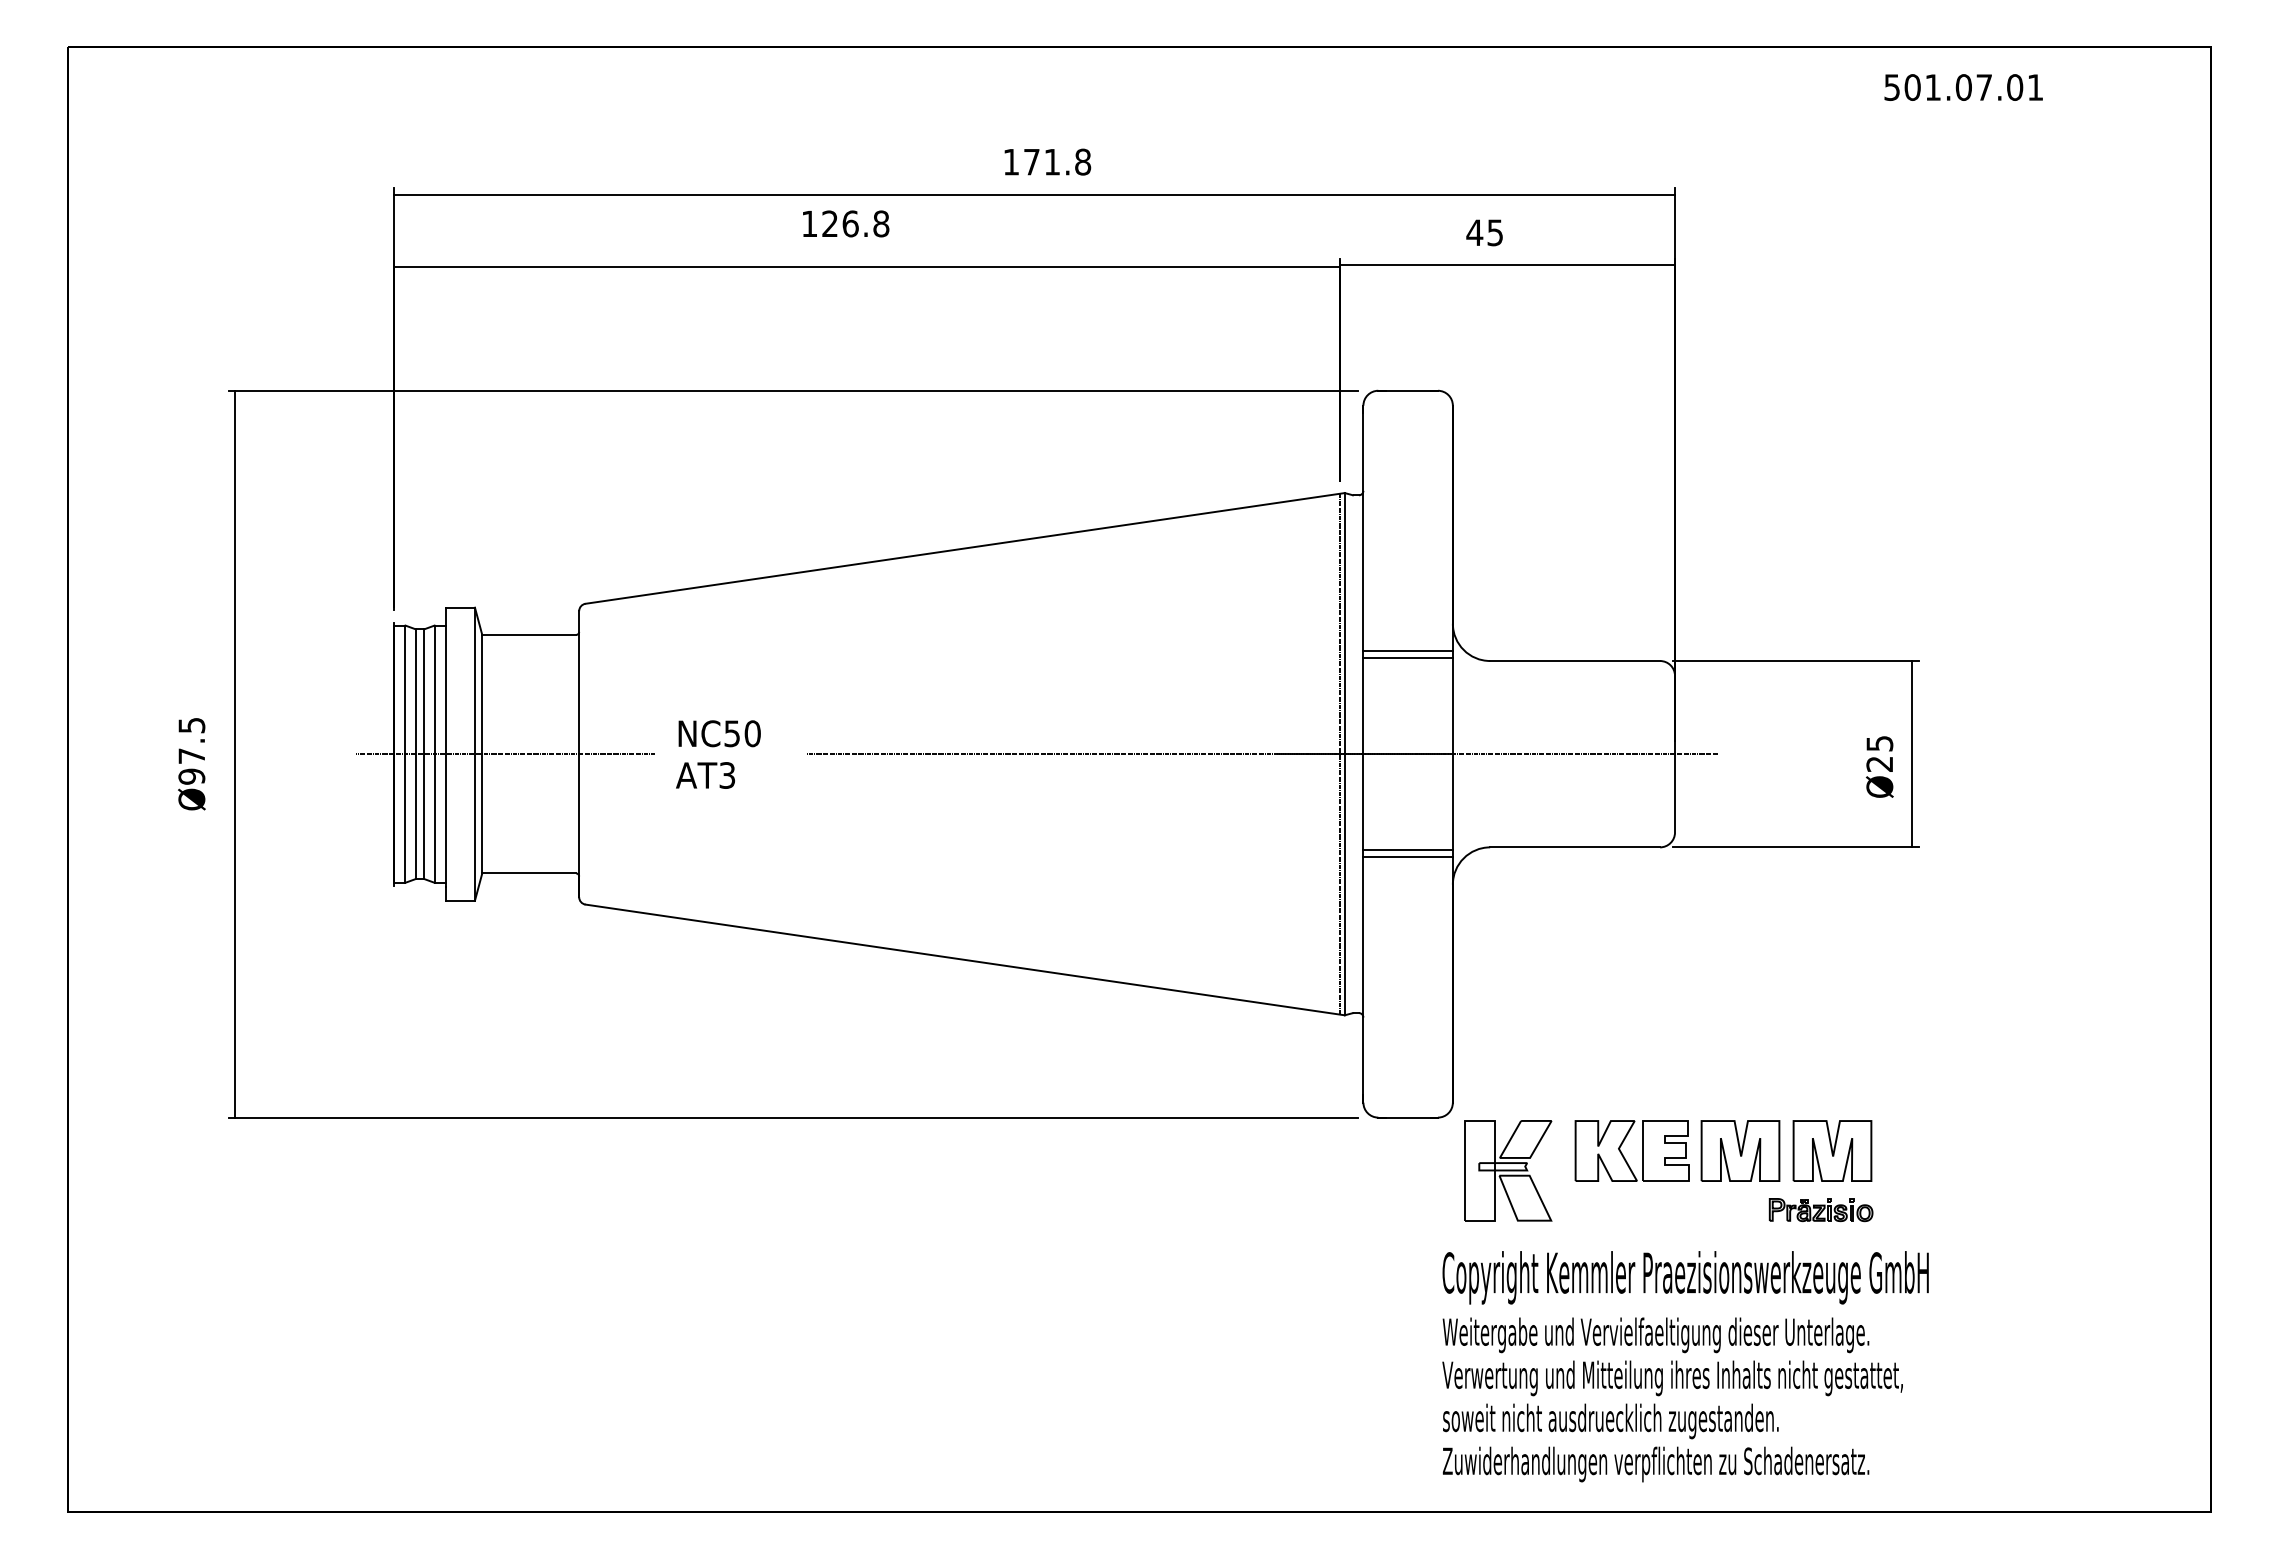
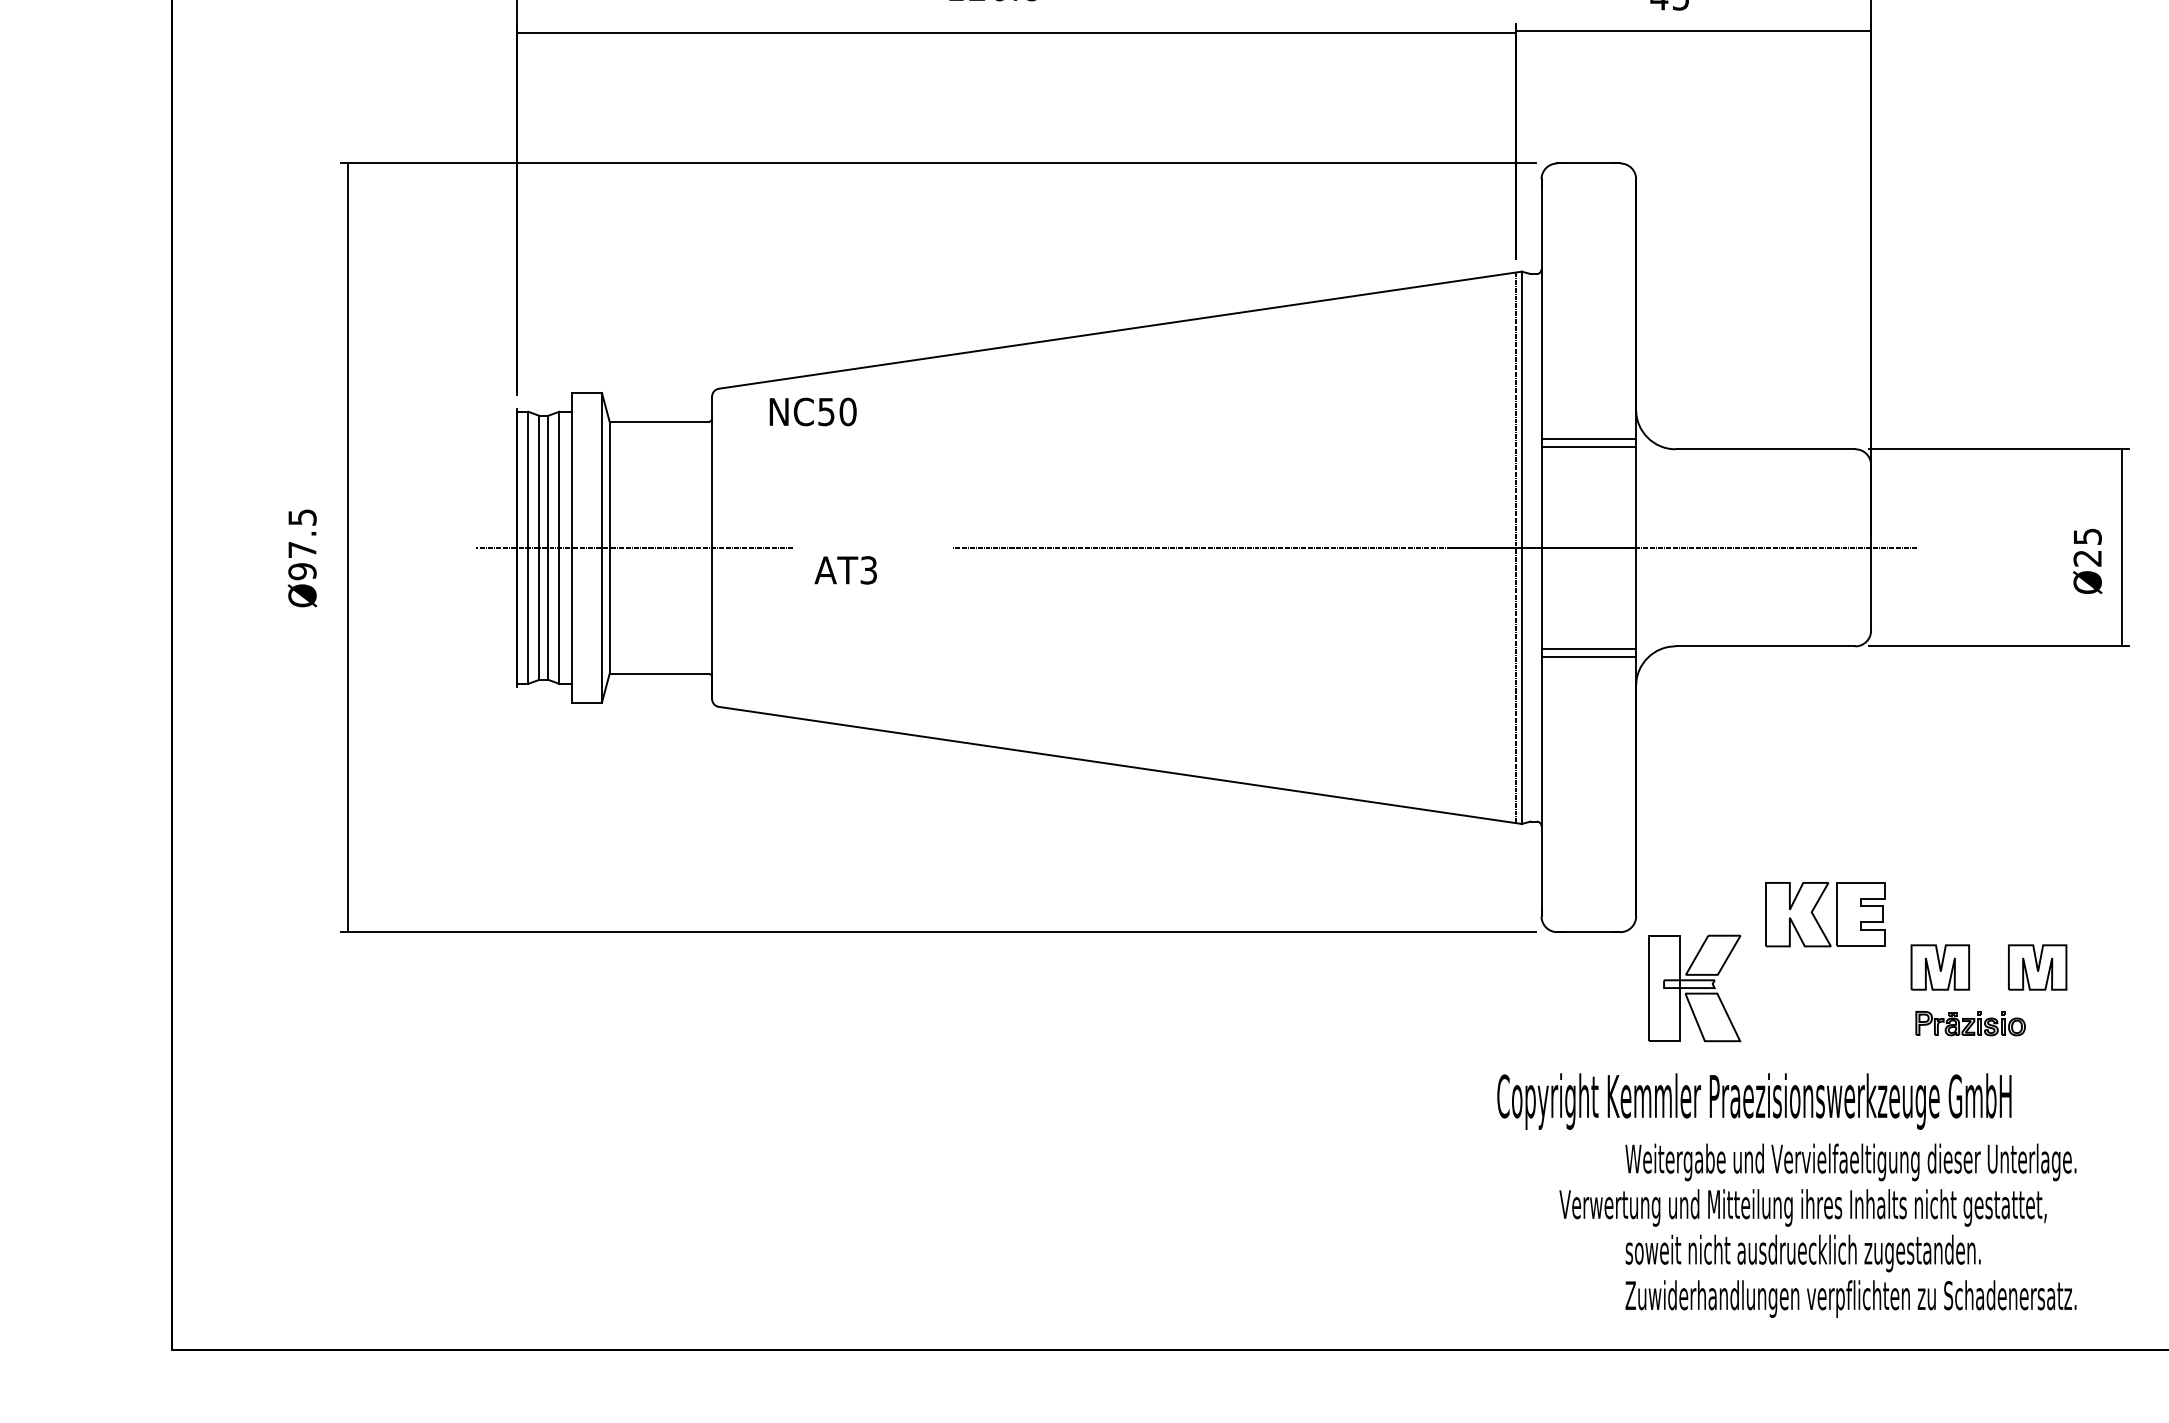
text: (719, 733) -> (812, 411), moved
part: (1740, 1150) -> (1940, 966), size x0.7
part: (1832, 1150) -> (2037, 966), size x0.7
part: (1623, 1154) -> (1816, 918), moved
part: (1820, 1210) -> (1969, 1024), moved
text: (1685, 1277) -> (1754, 1101), moved
text: (1672, 1378) -> (1802, 1208), moved

